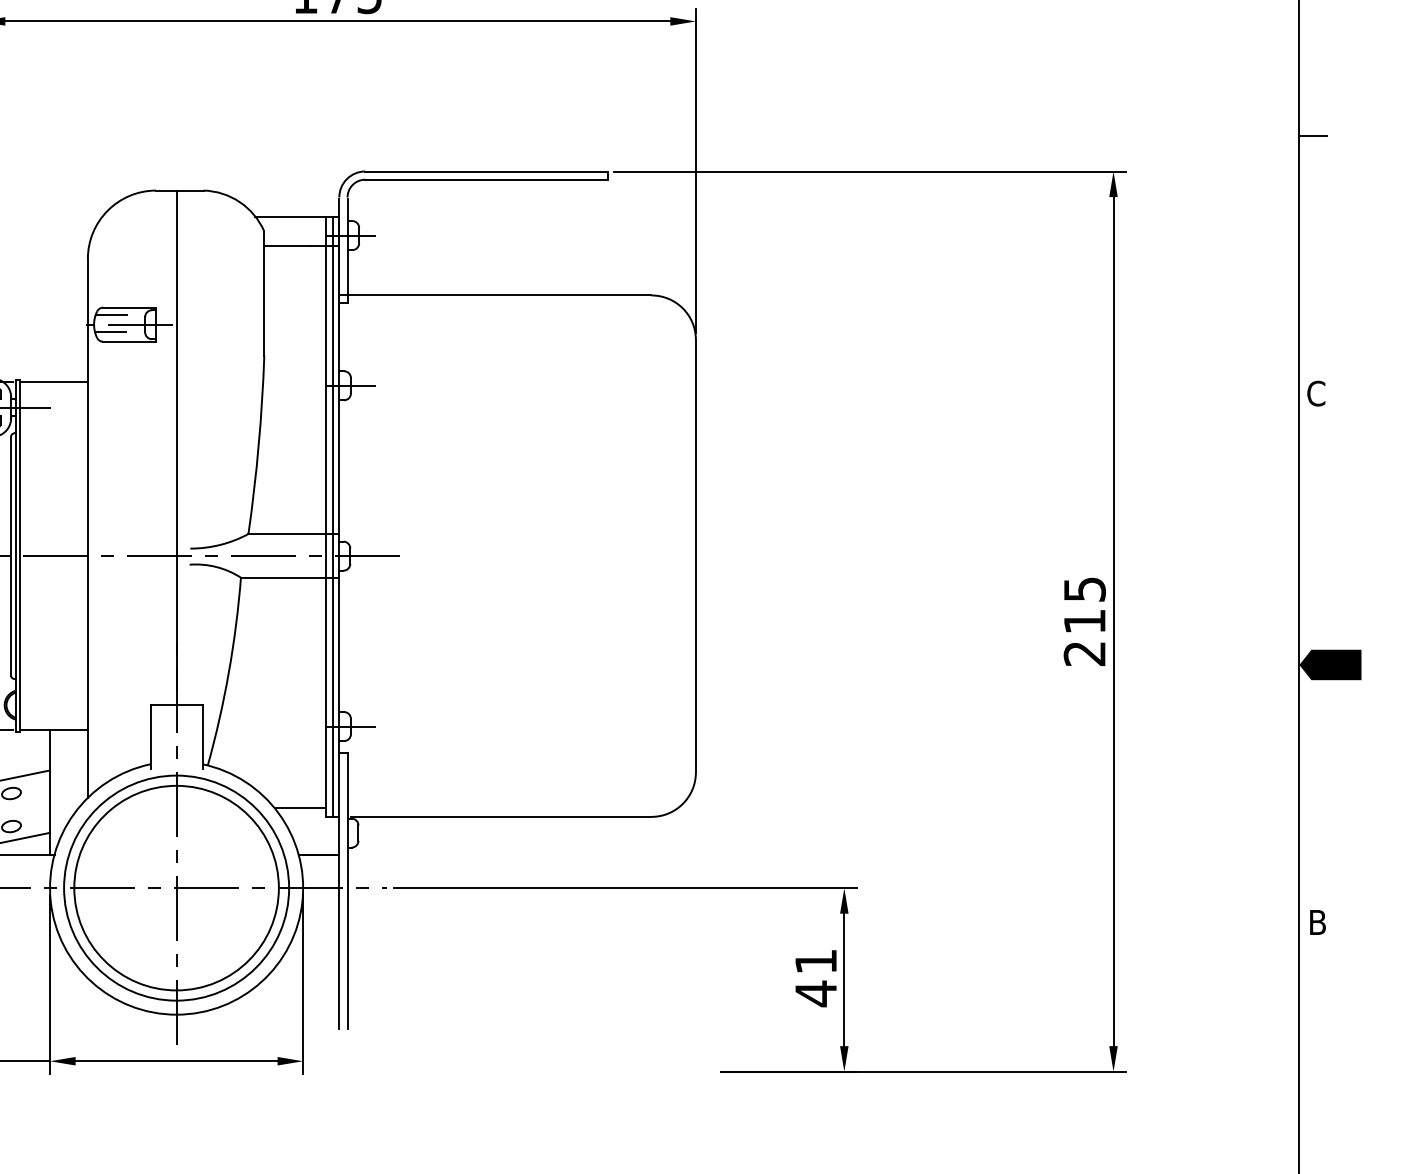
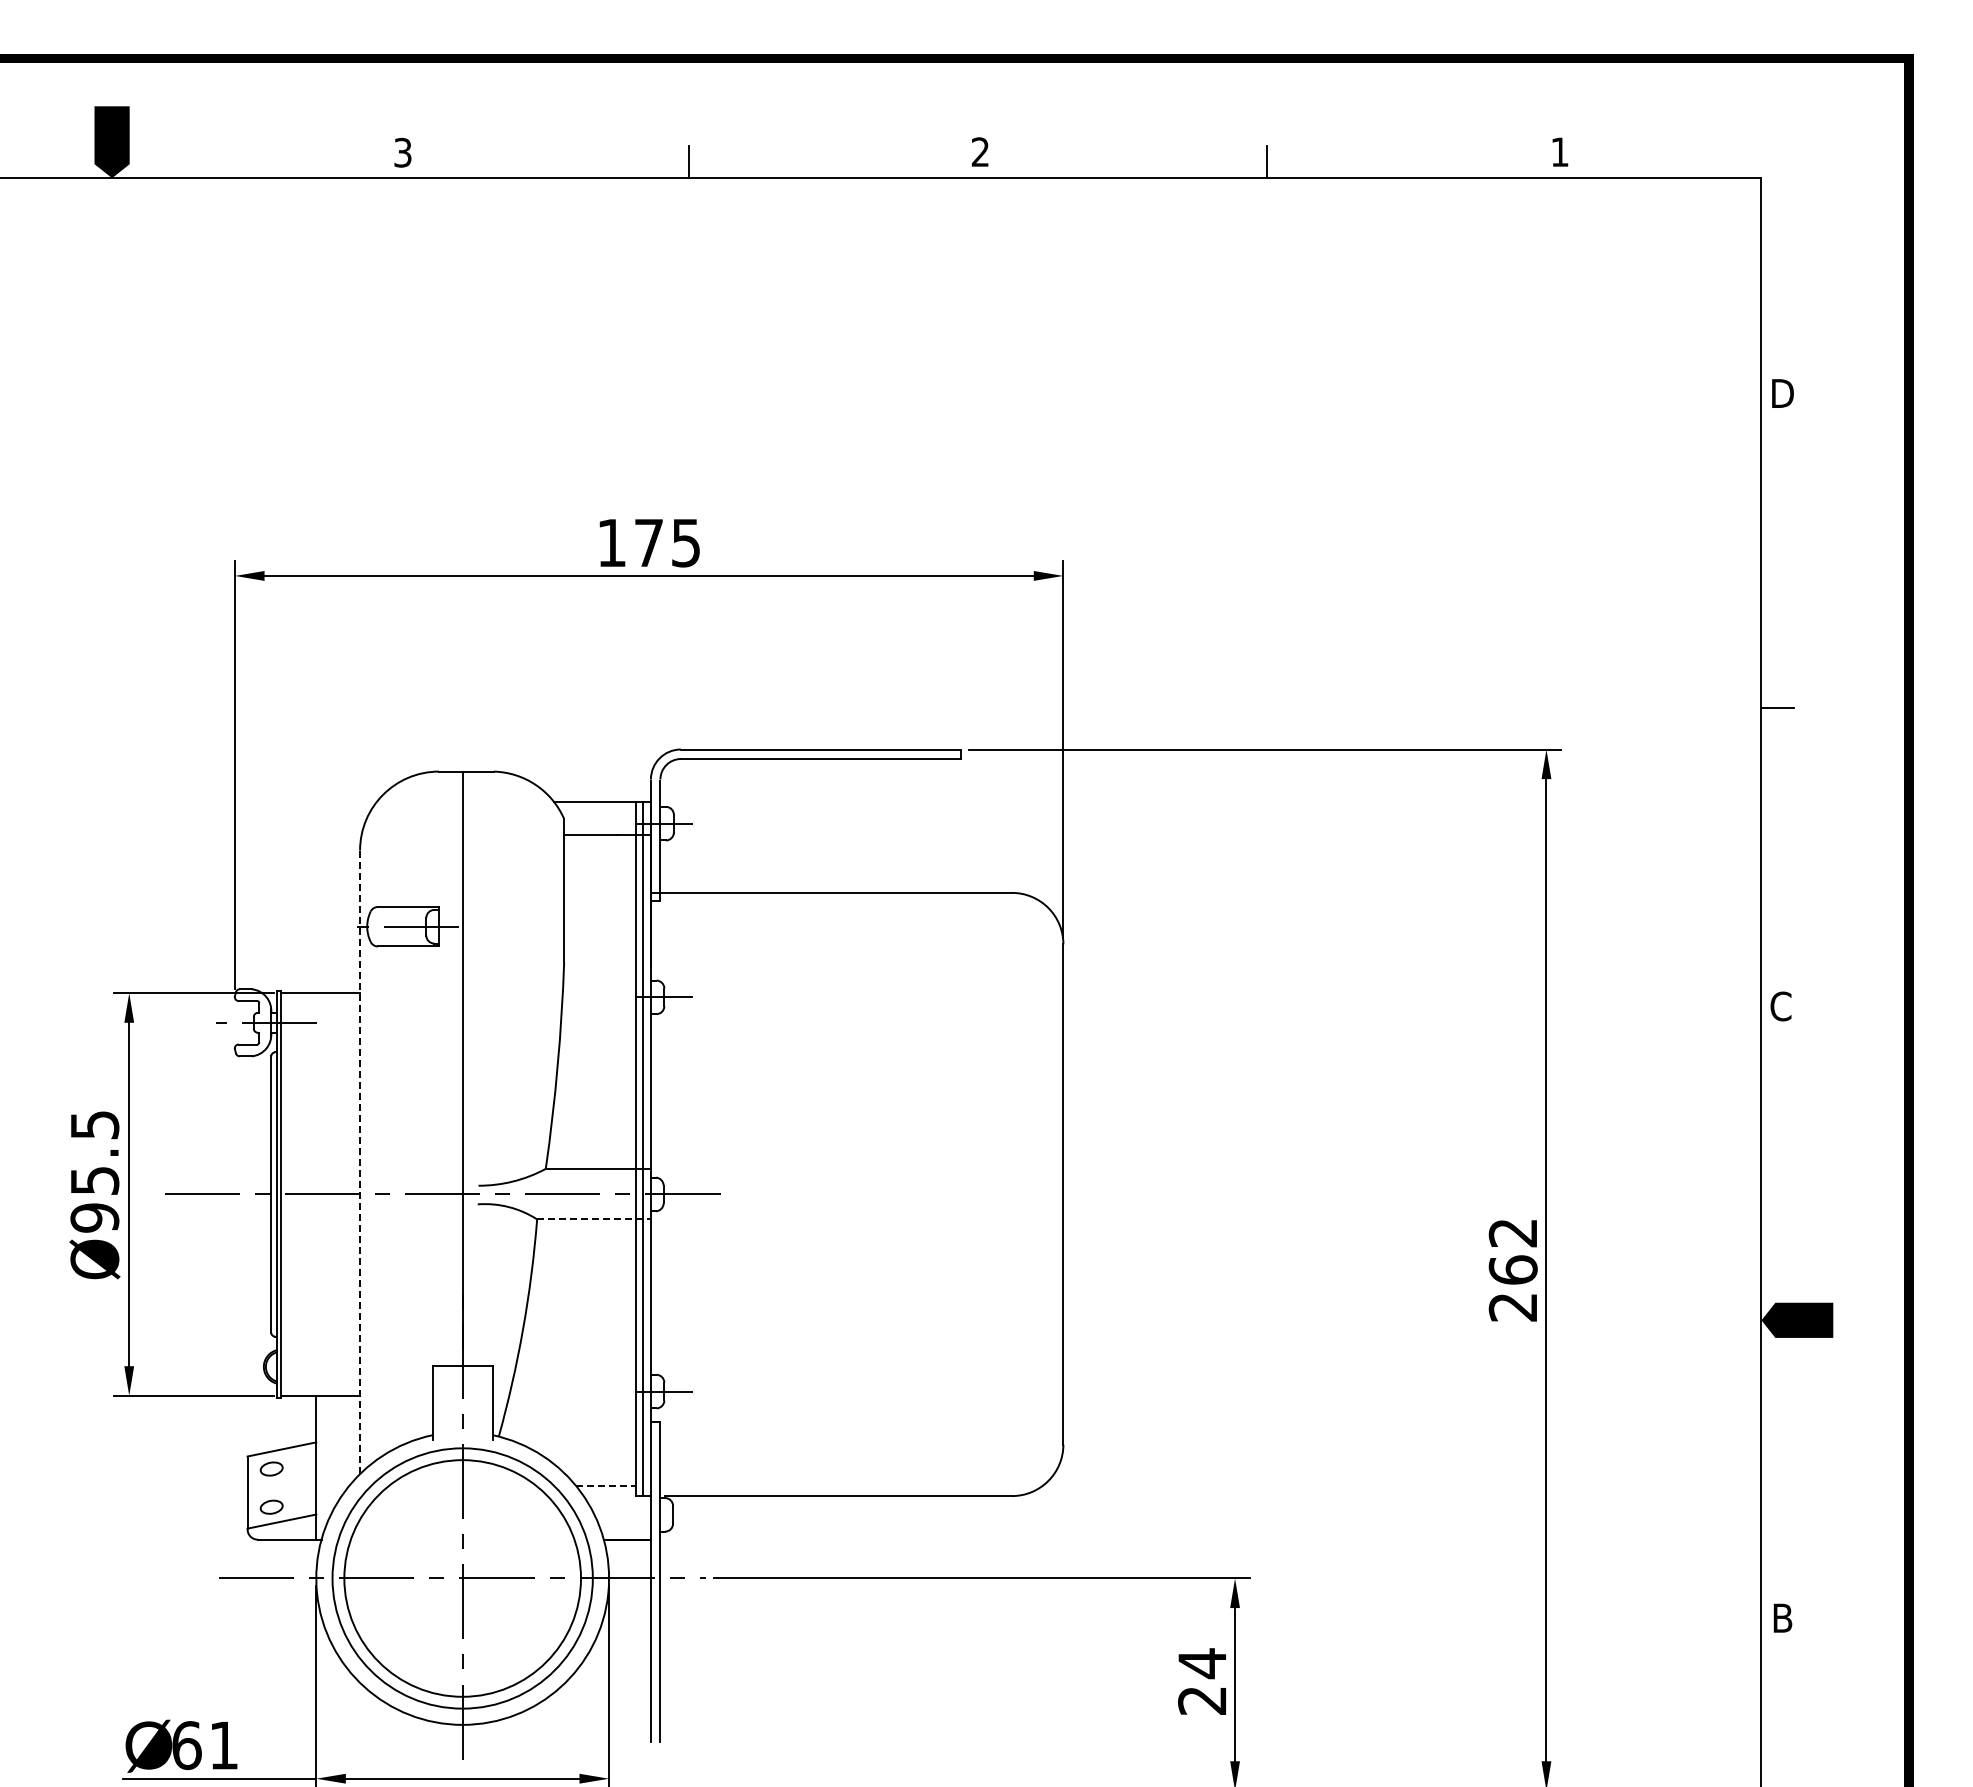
line: (111, 314) -> (387, 915), removed
line: (110, 332) -> (386, 935), removed
line: (88, 528) -> (360, 1162), solid -> dashed
line: (290, 577) -> (594, 1219), solid -> dashed
text: (1084, 605) -> (1512, 1251), 215 -> 262
line: (300, 808) -> (605, 1486), solid -> dashed
text: (815, 978) -> (1201, 1682), 41 -> 24

